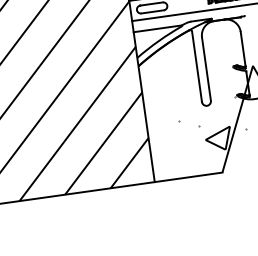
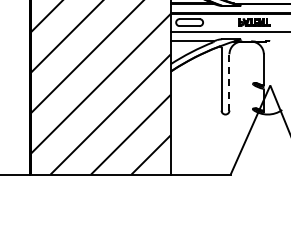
line: (206, 67) -> (229, 81), solid -> dashed
hatch: (212, 125) -> (227, 132), removed

